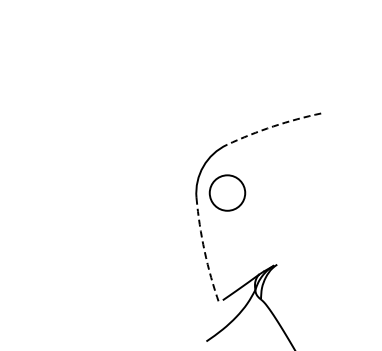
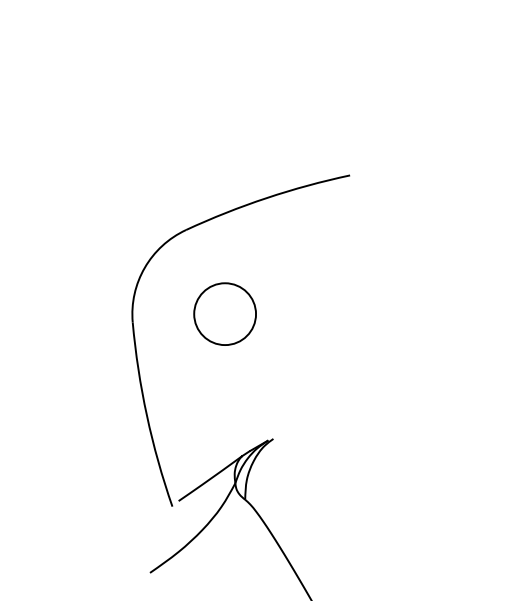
arc: (273, 126) -> (266, 198), dashed -> solid
circle: (227, 192) -> (225, 313), moved
arc: (204, 251) -> (146, 416), dashed -> solid

